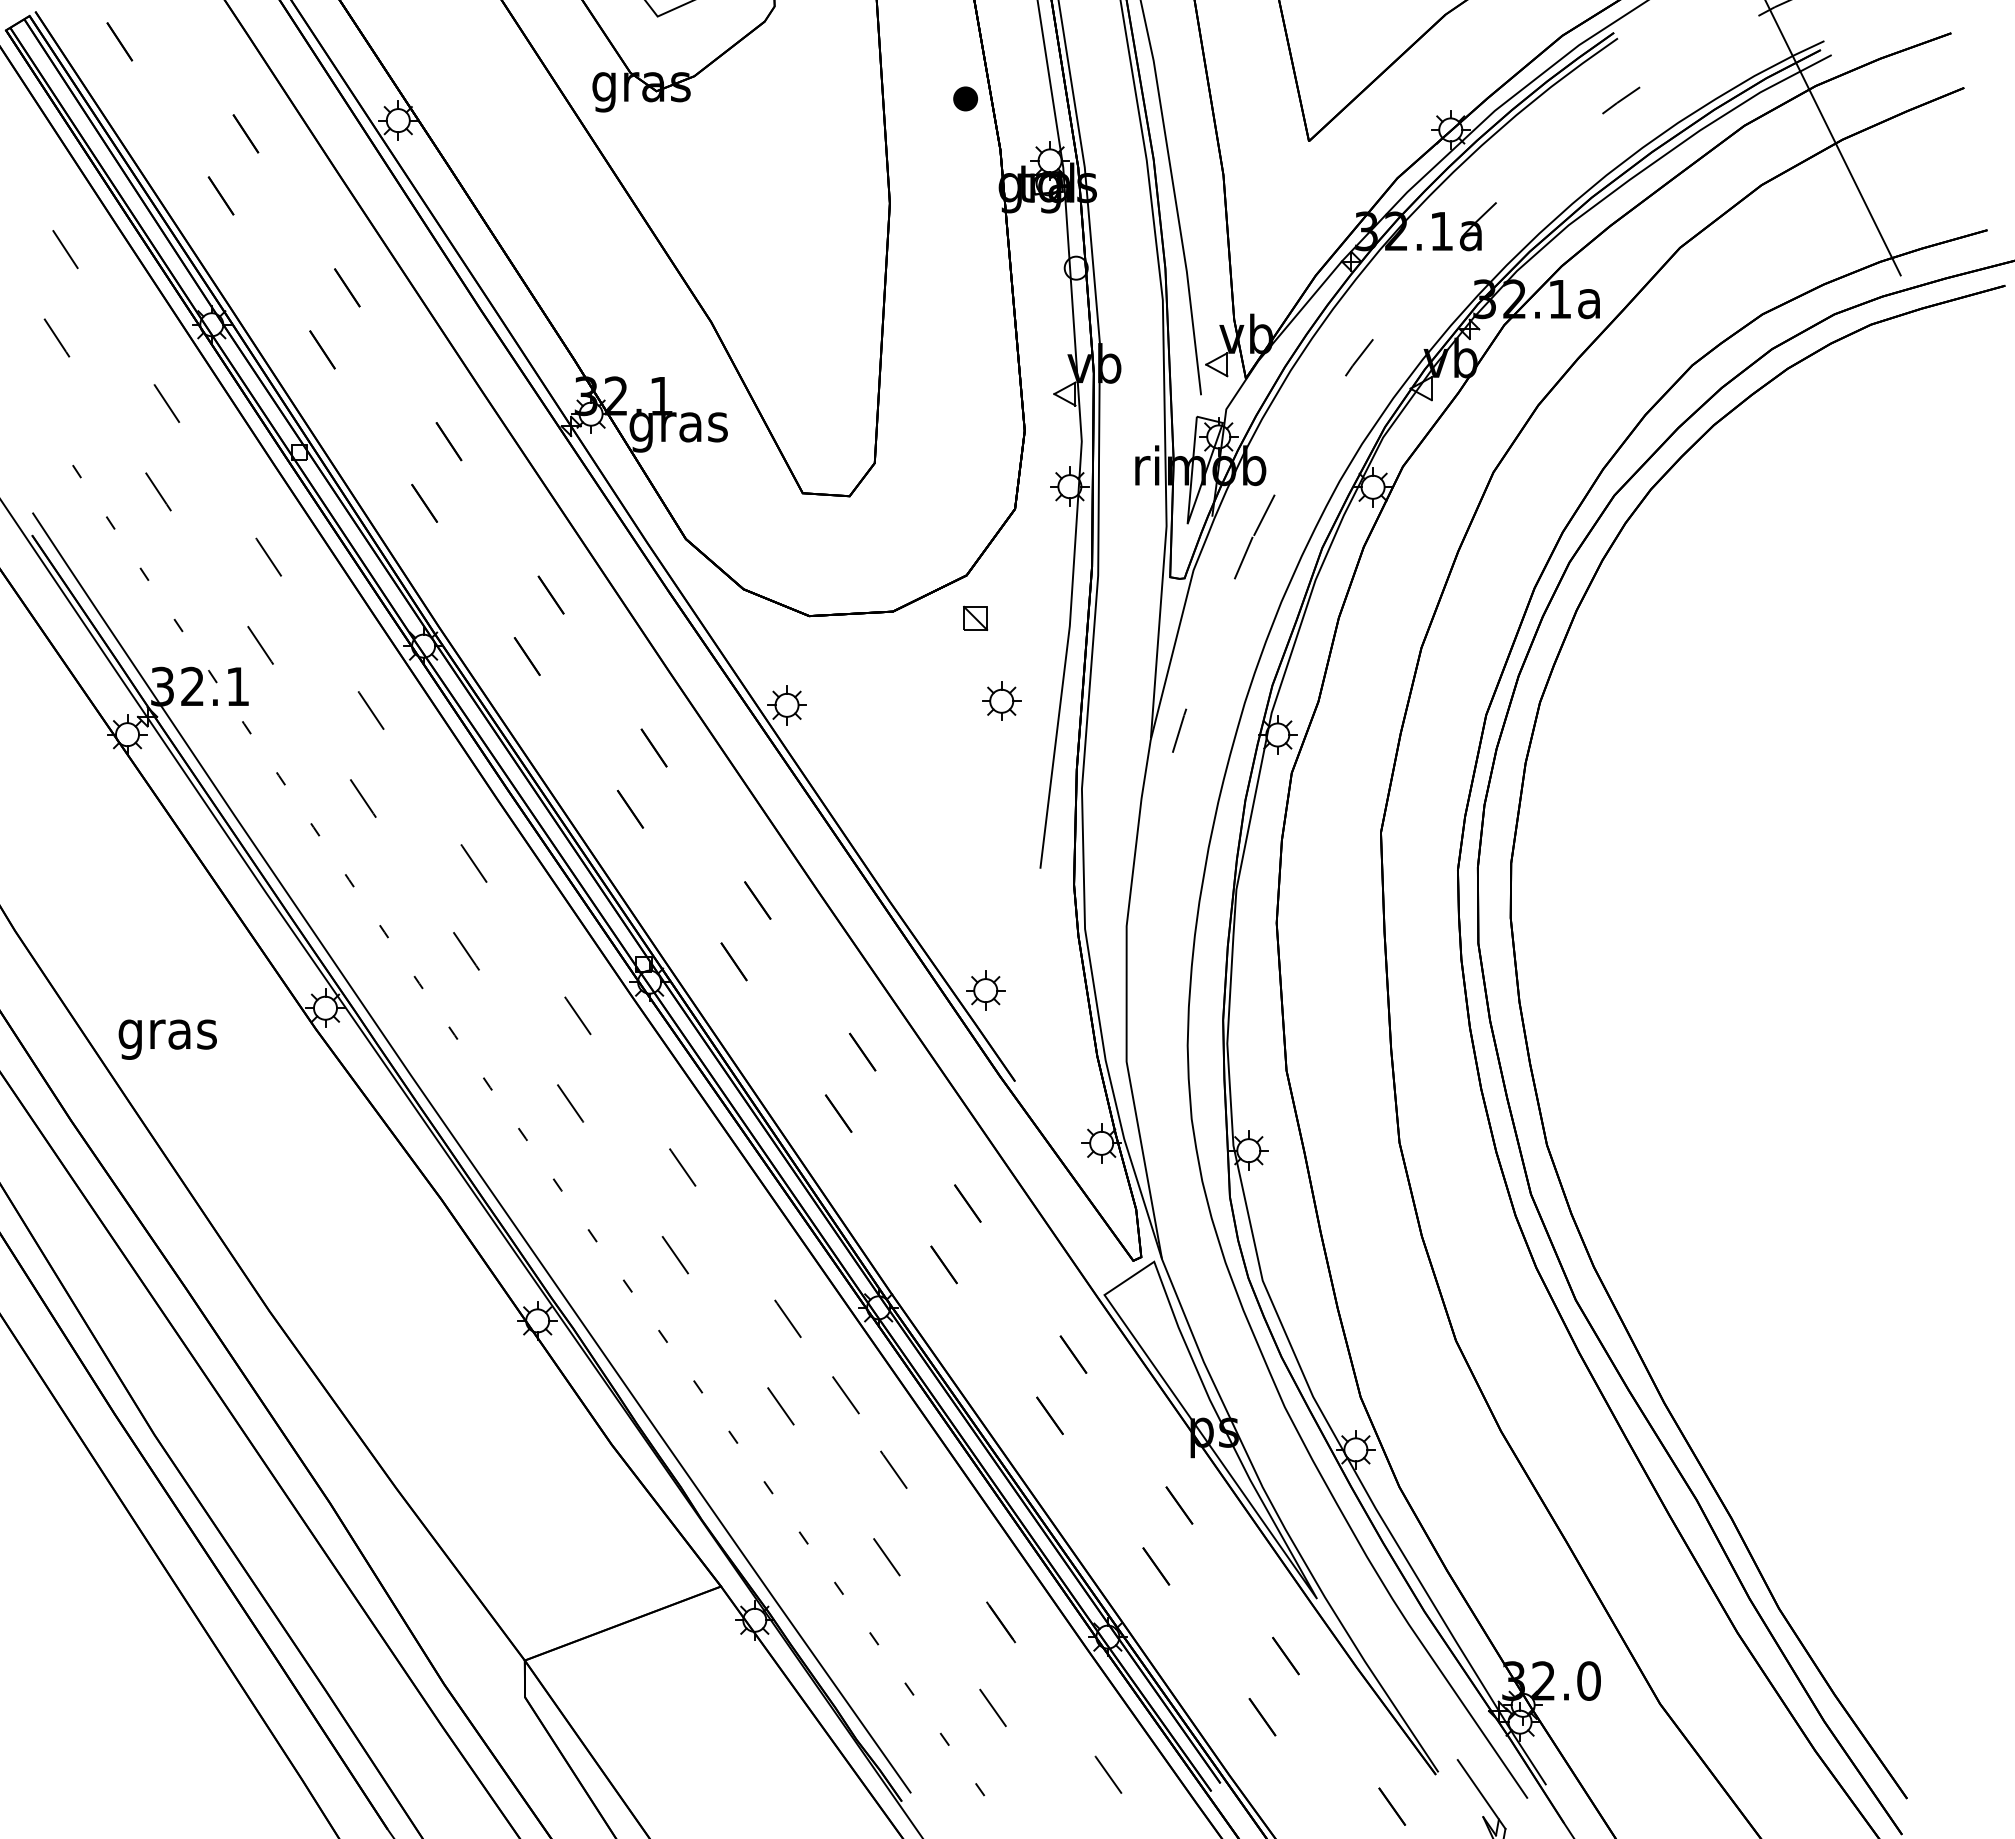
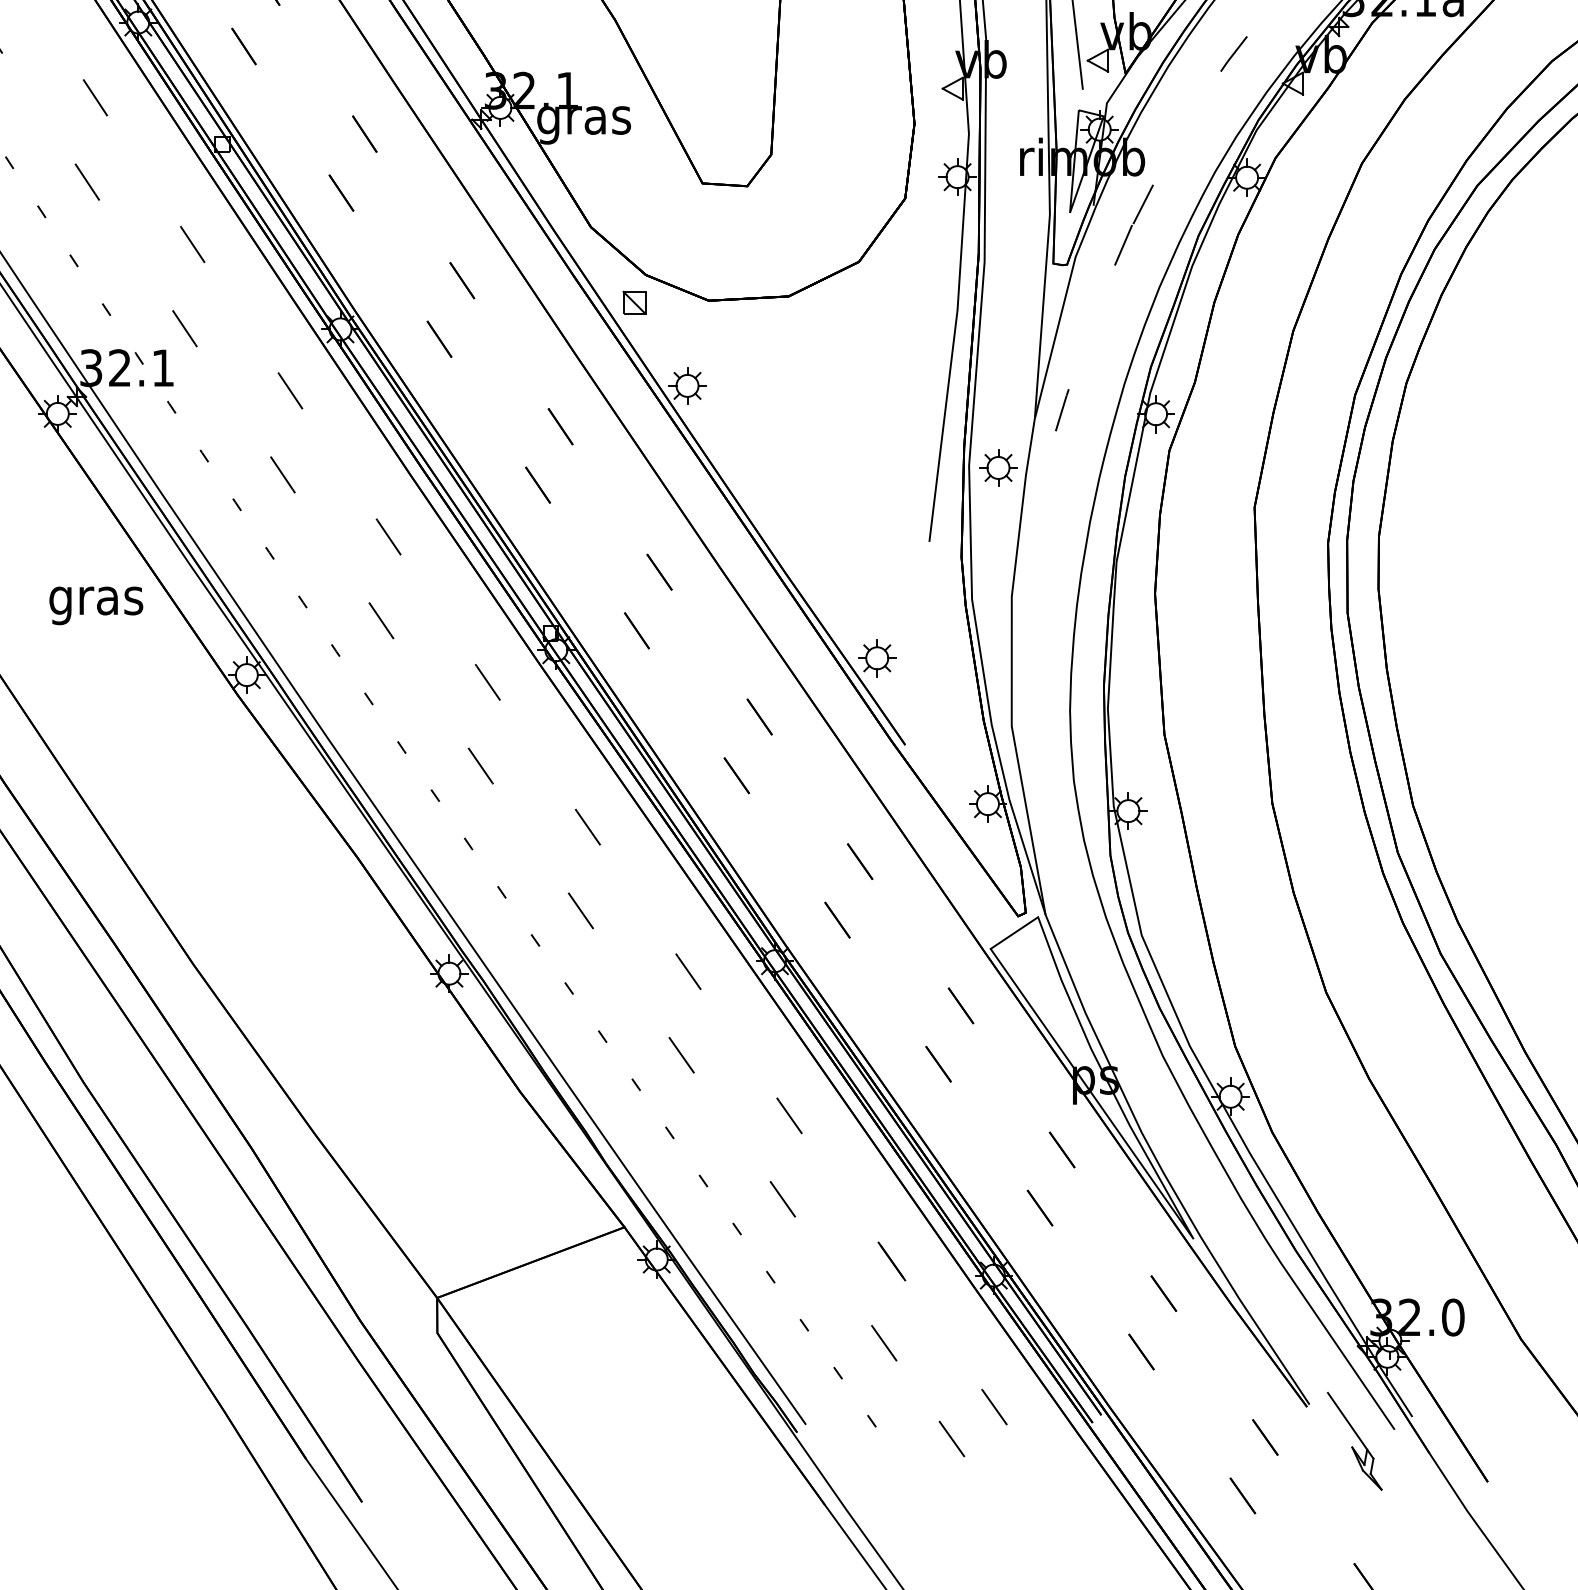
part: (975, 617) -> (634, 302), moved
part: (1001, 700) -> (998, 467), moved
text: (167, 1039) -> (95, 605), moved
line: (845, 1395) -> (951, 1439), moved

